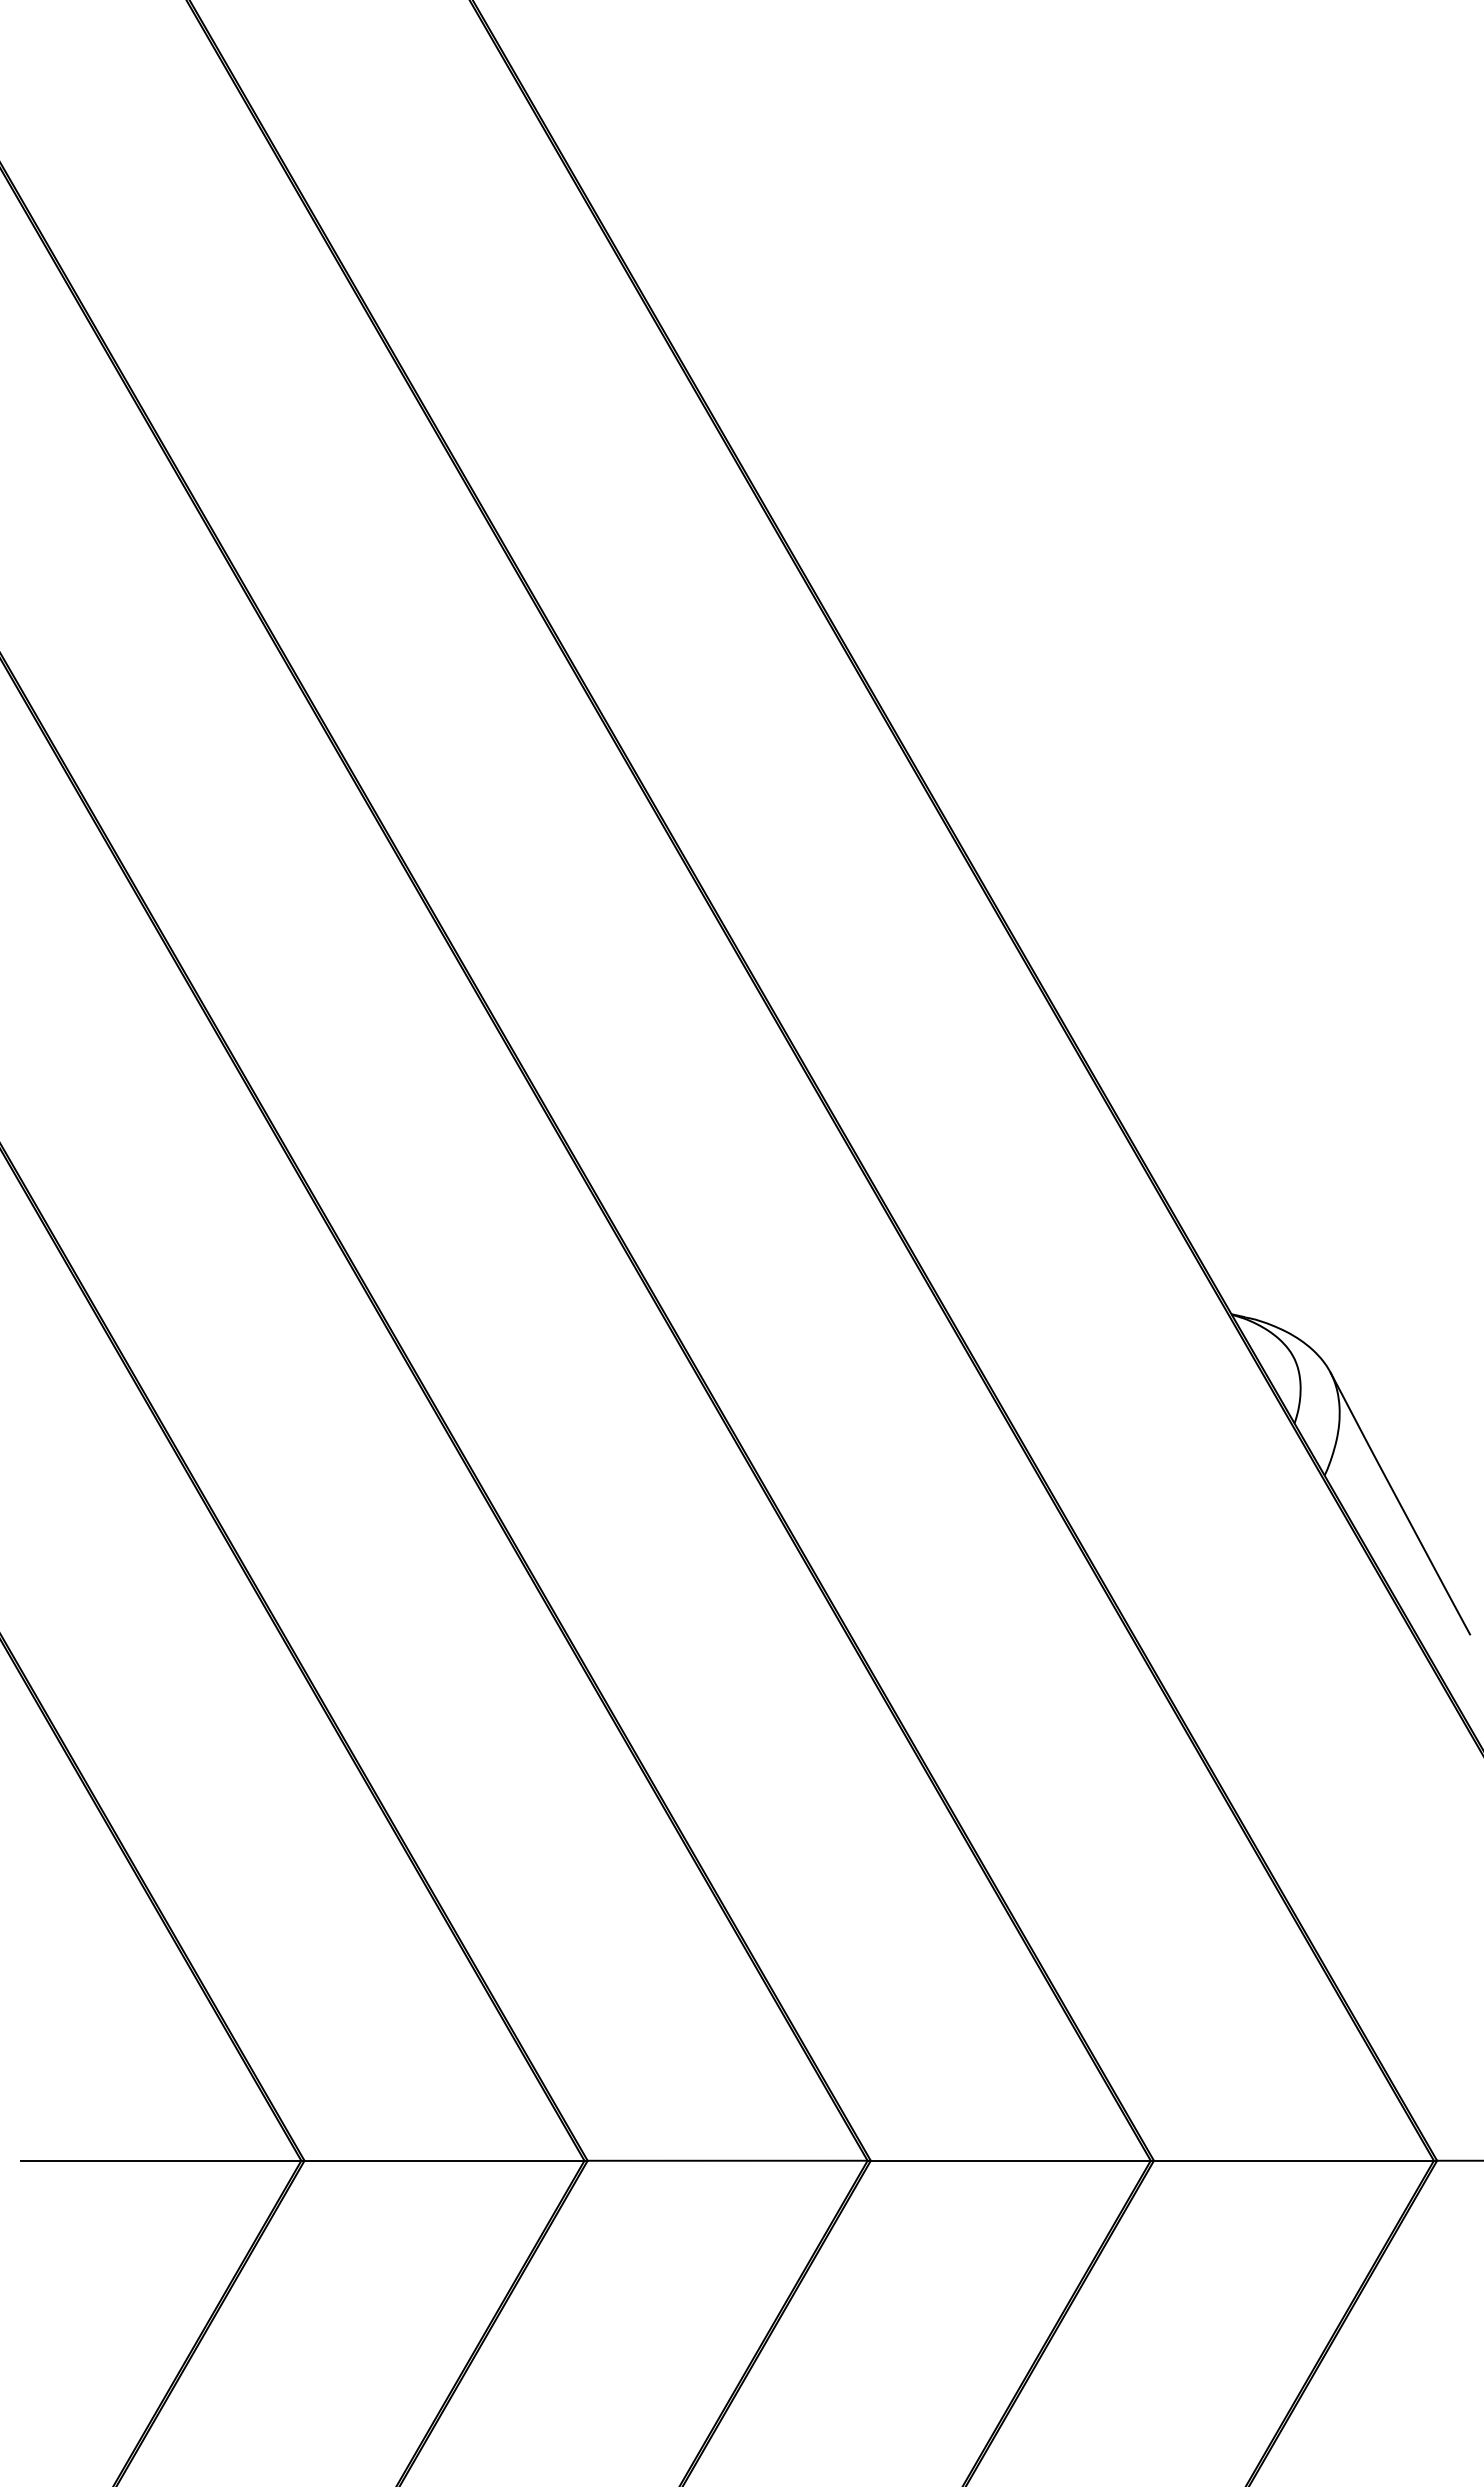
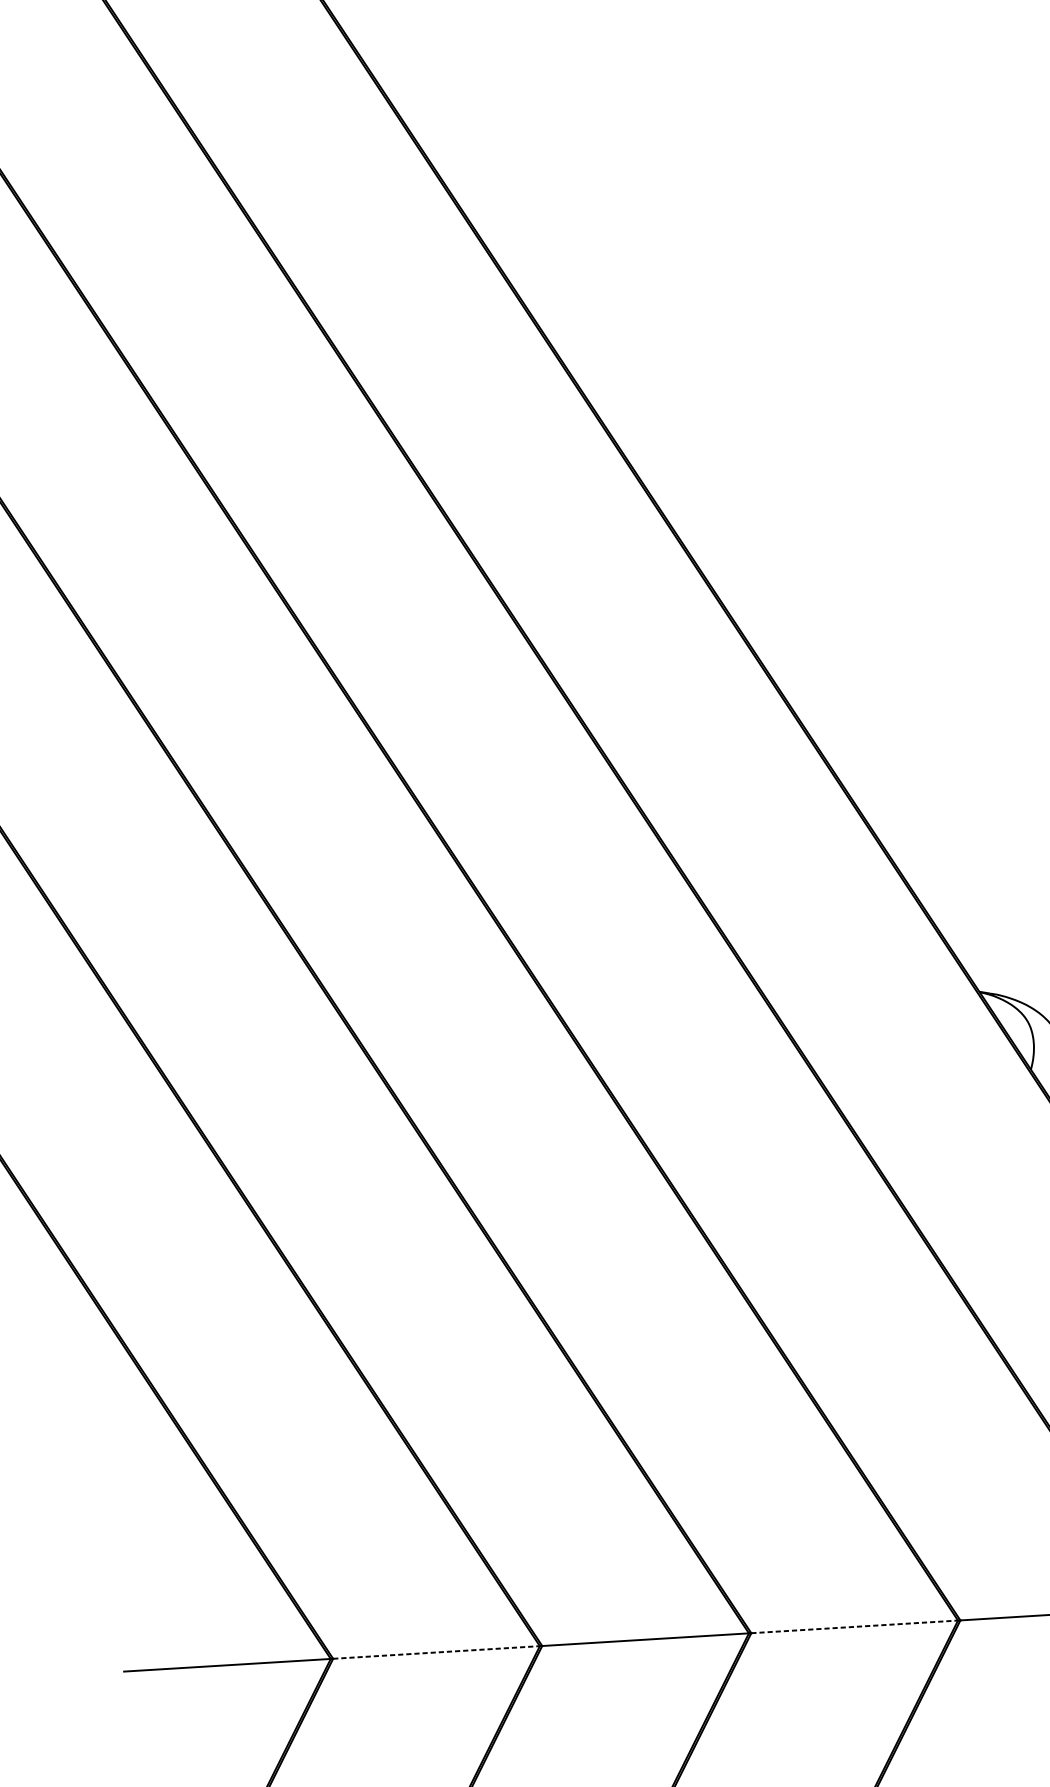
line: (444, 2160) -> (436, 1652), solid -> dashed
line: (1010, 2160) -> (854, 1626), solid -> dashed

